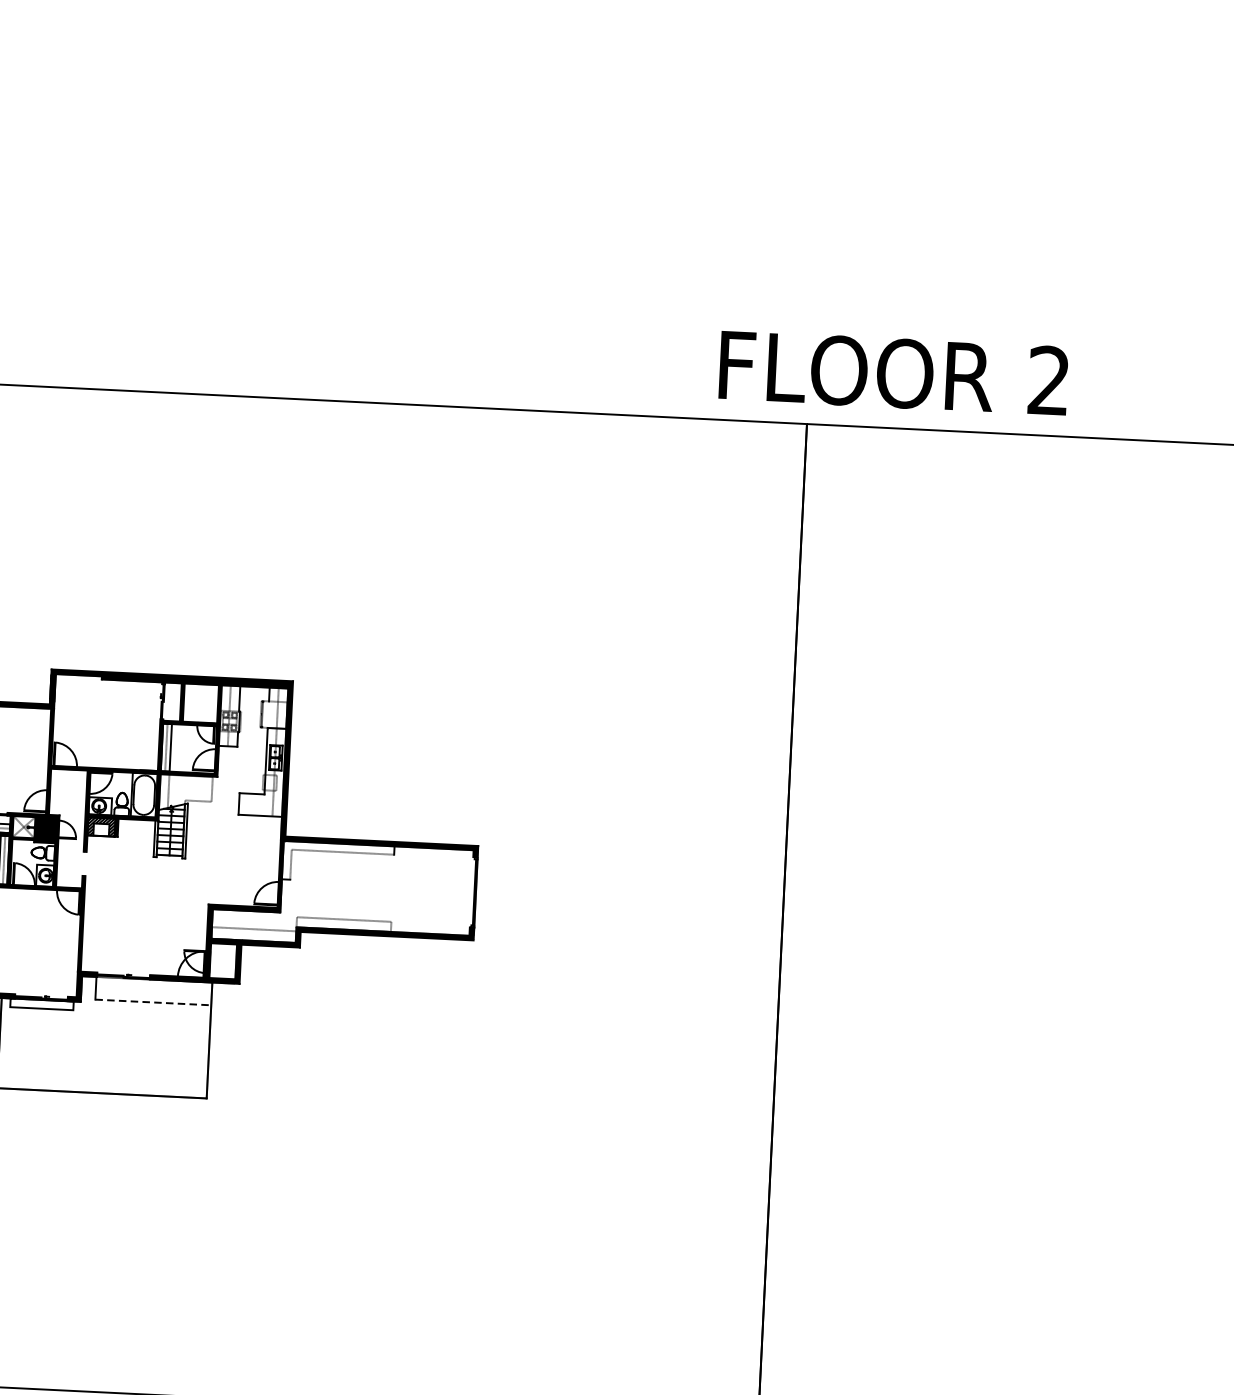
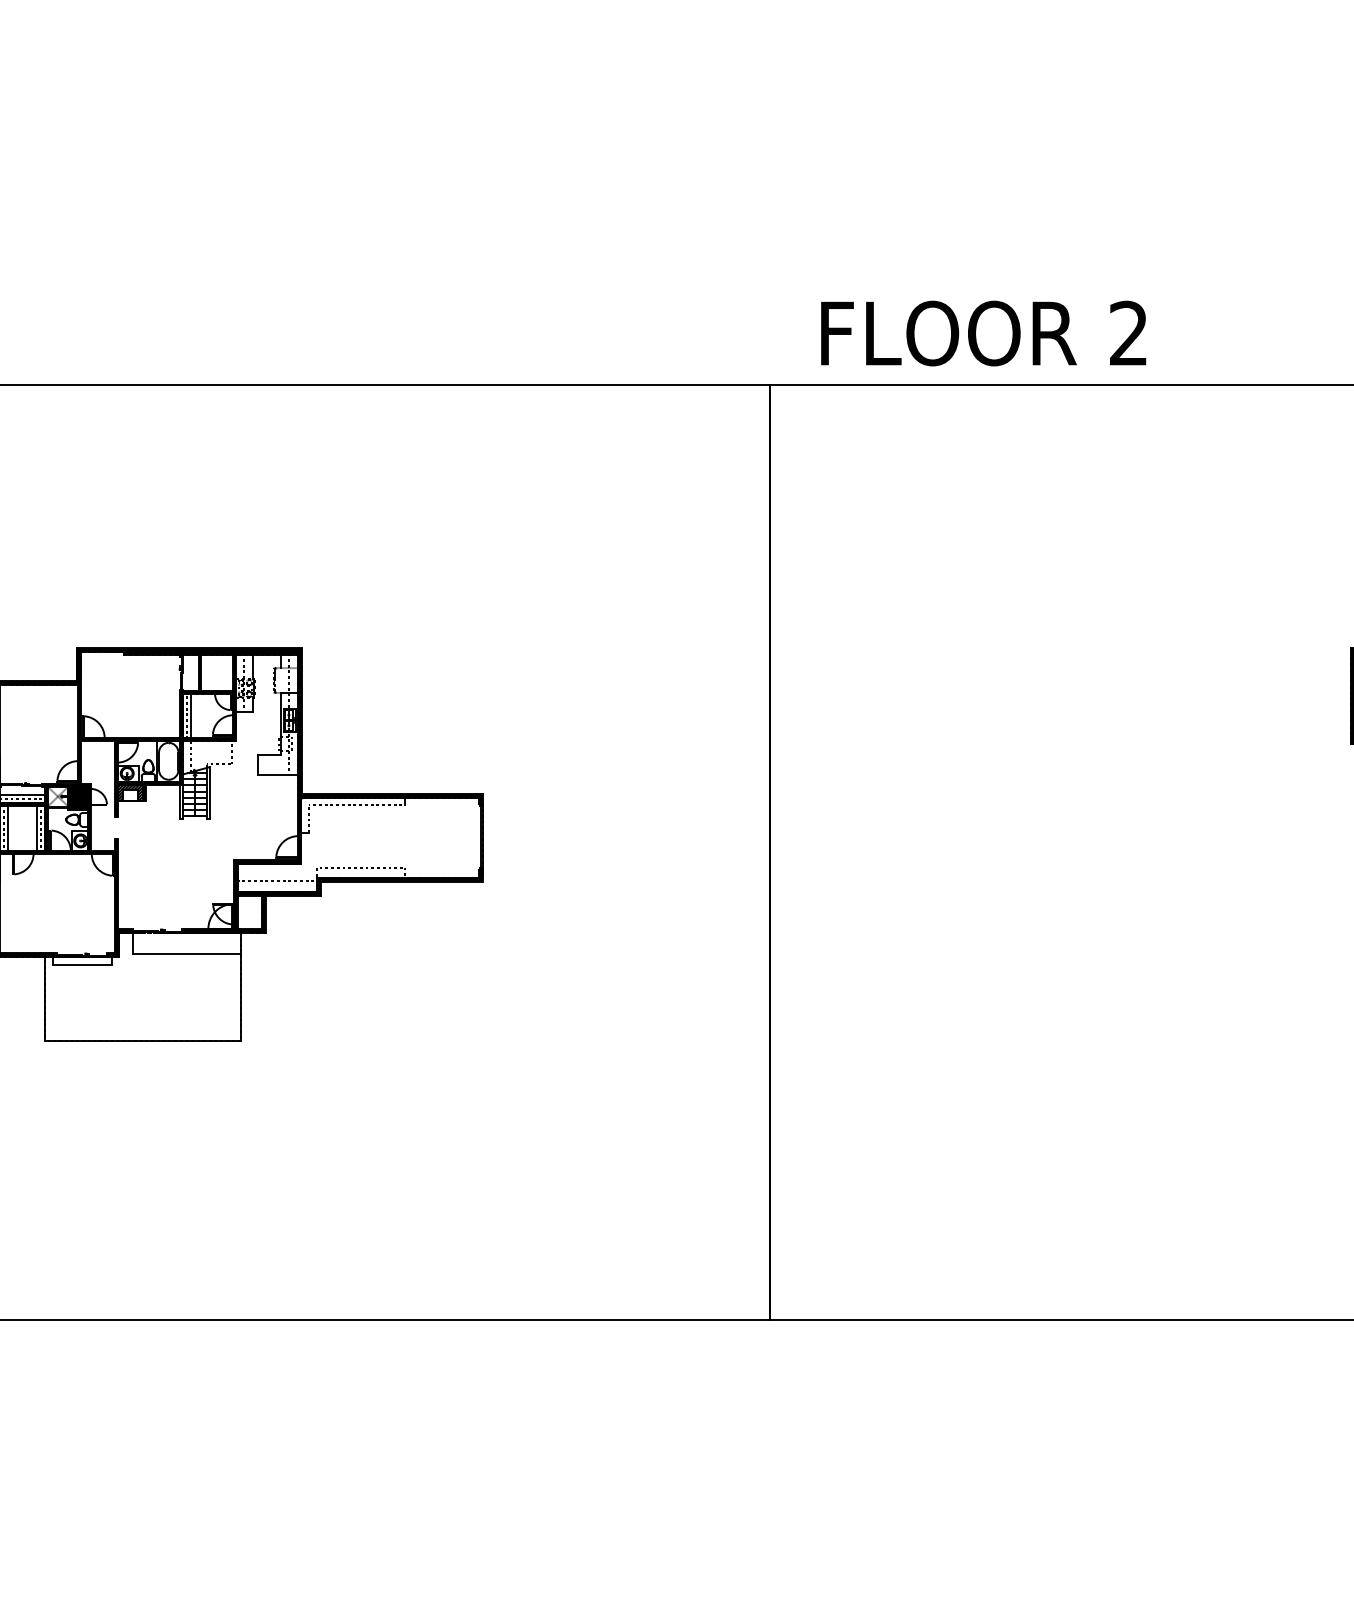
text: (893, 373) -> (983, 333), moved
line: (154, 1002) -> (187, 954), dashed -> solid

